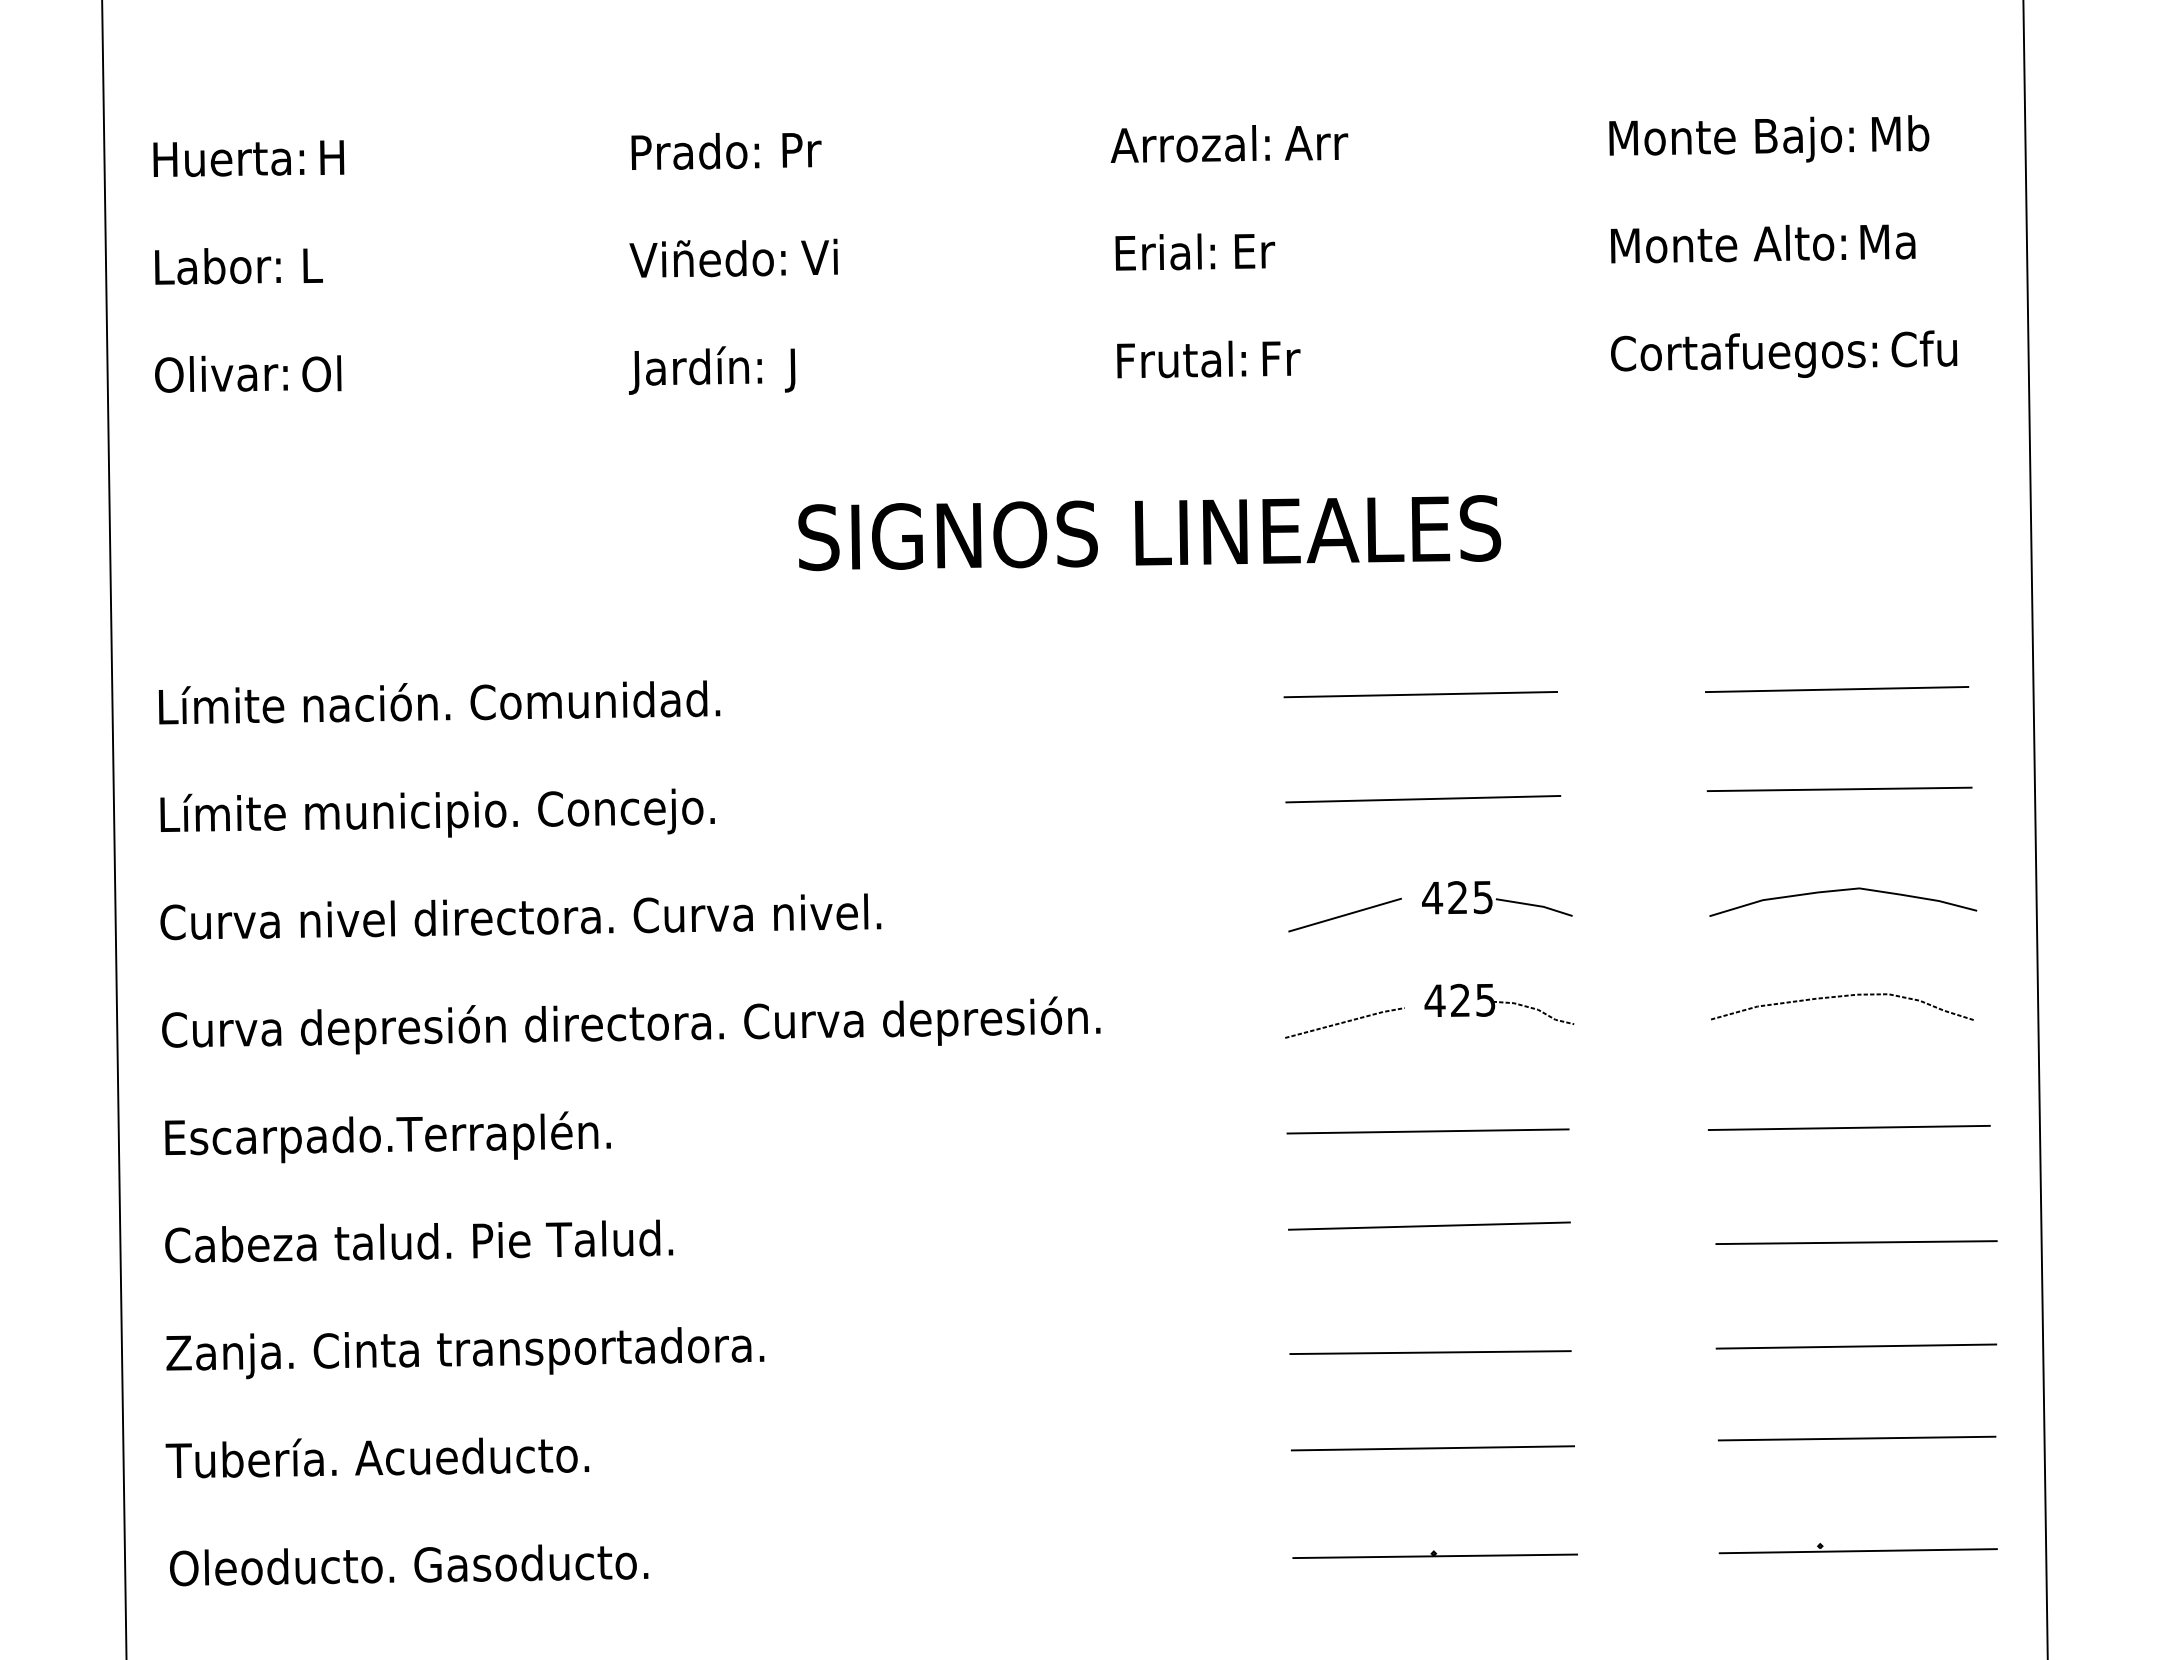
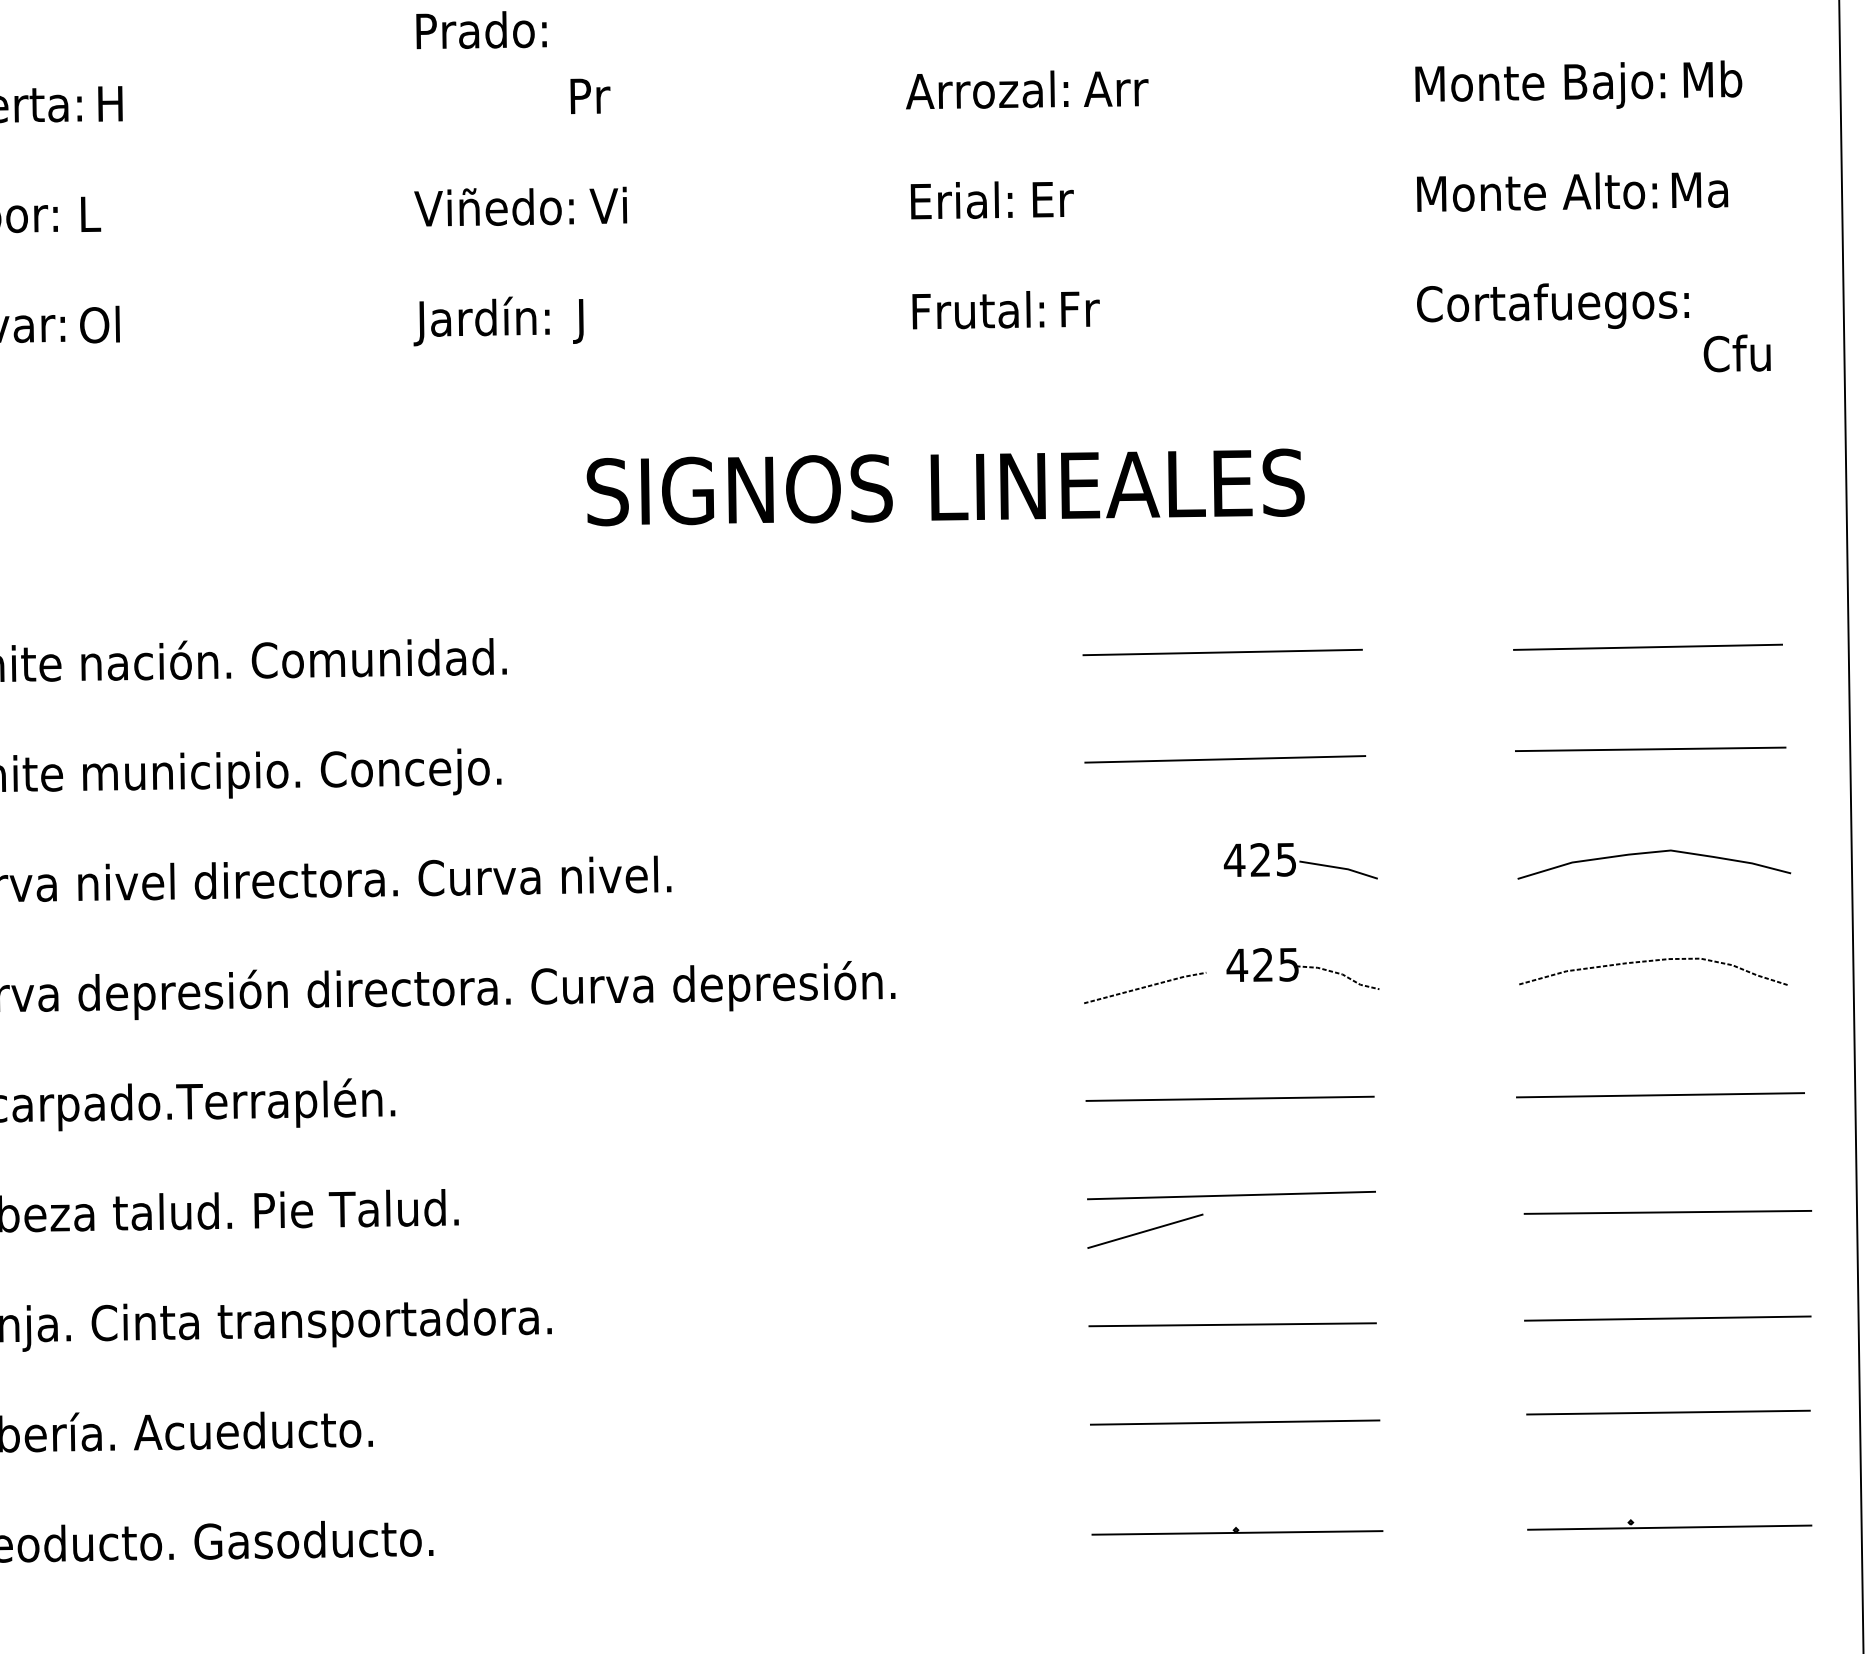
text: (695, 151) -> (481, 30), moved
text: (1924, 348) -> (1737, 353), moved
line: (1344, 914) -> (1144, 1230), moved

